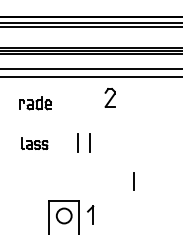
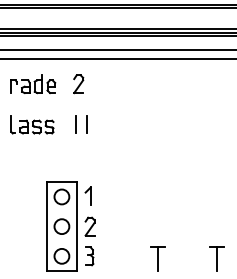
part: (109, 98) -> (78, 84), moved
part: (35, 103) -> (33, 84), size x1.43
part: (34, 143) -> (32, 124), size x1.67
line: (132, 181) -> (130, 162), removed

